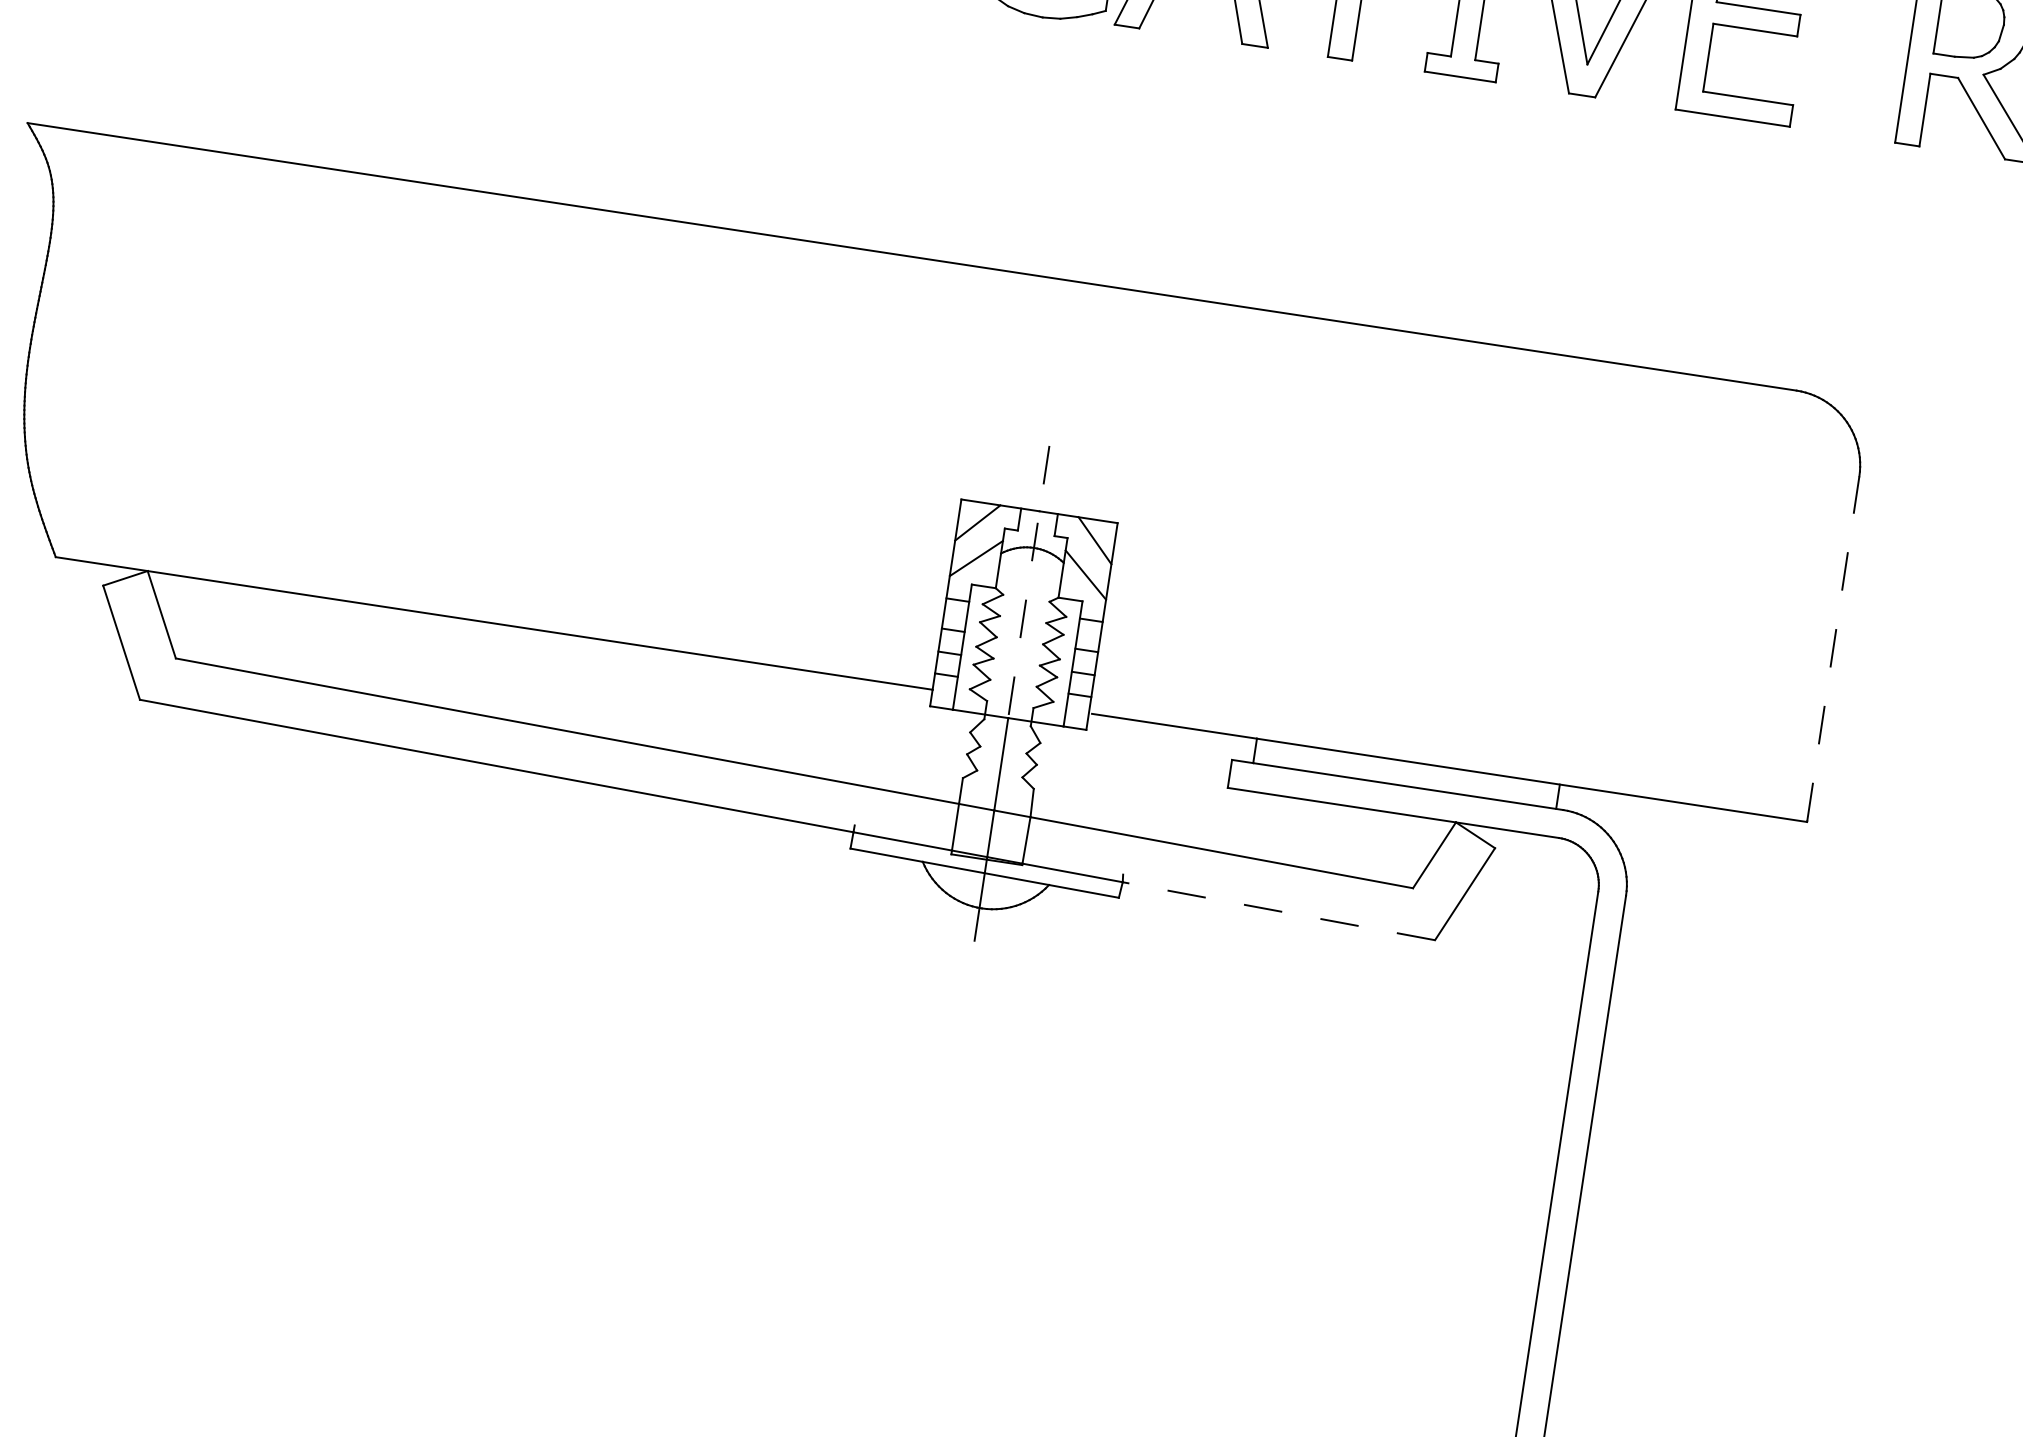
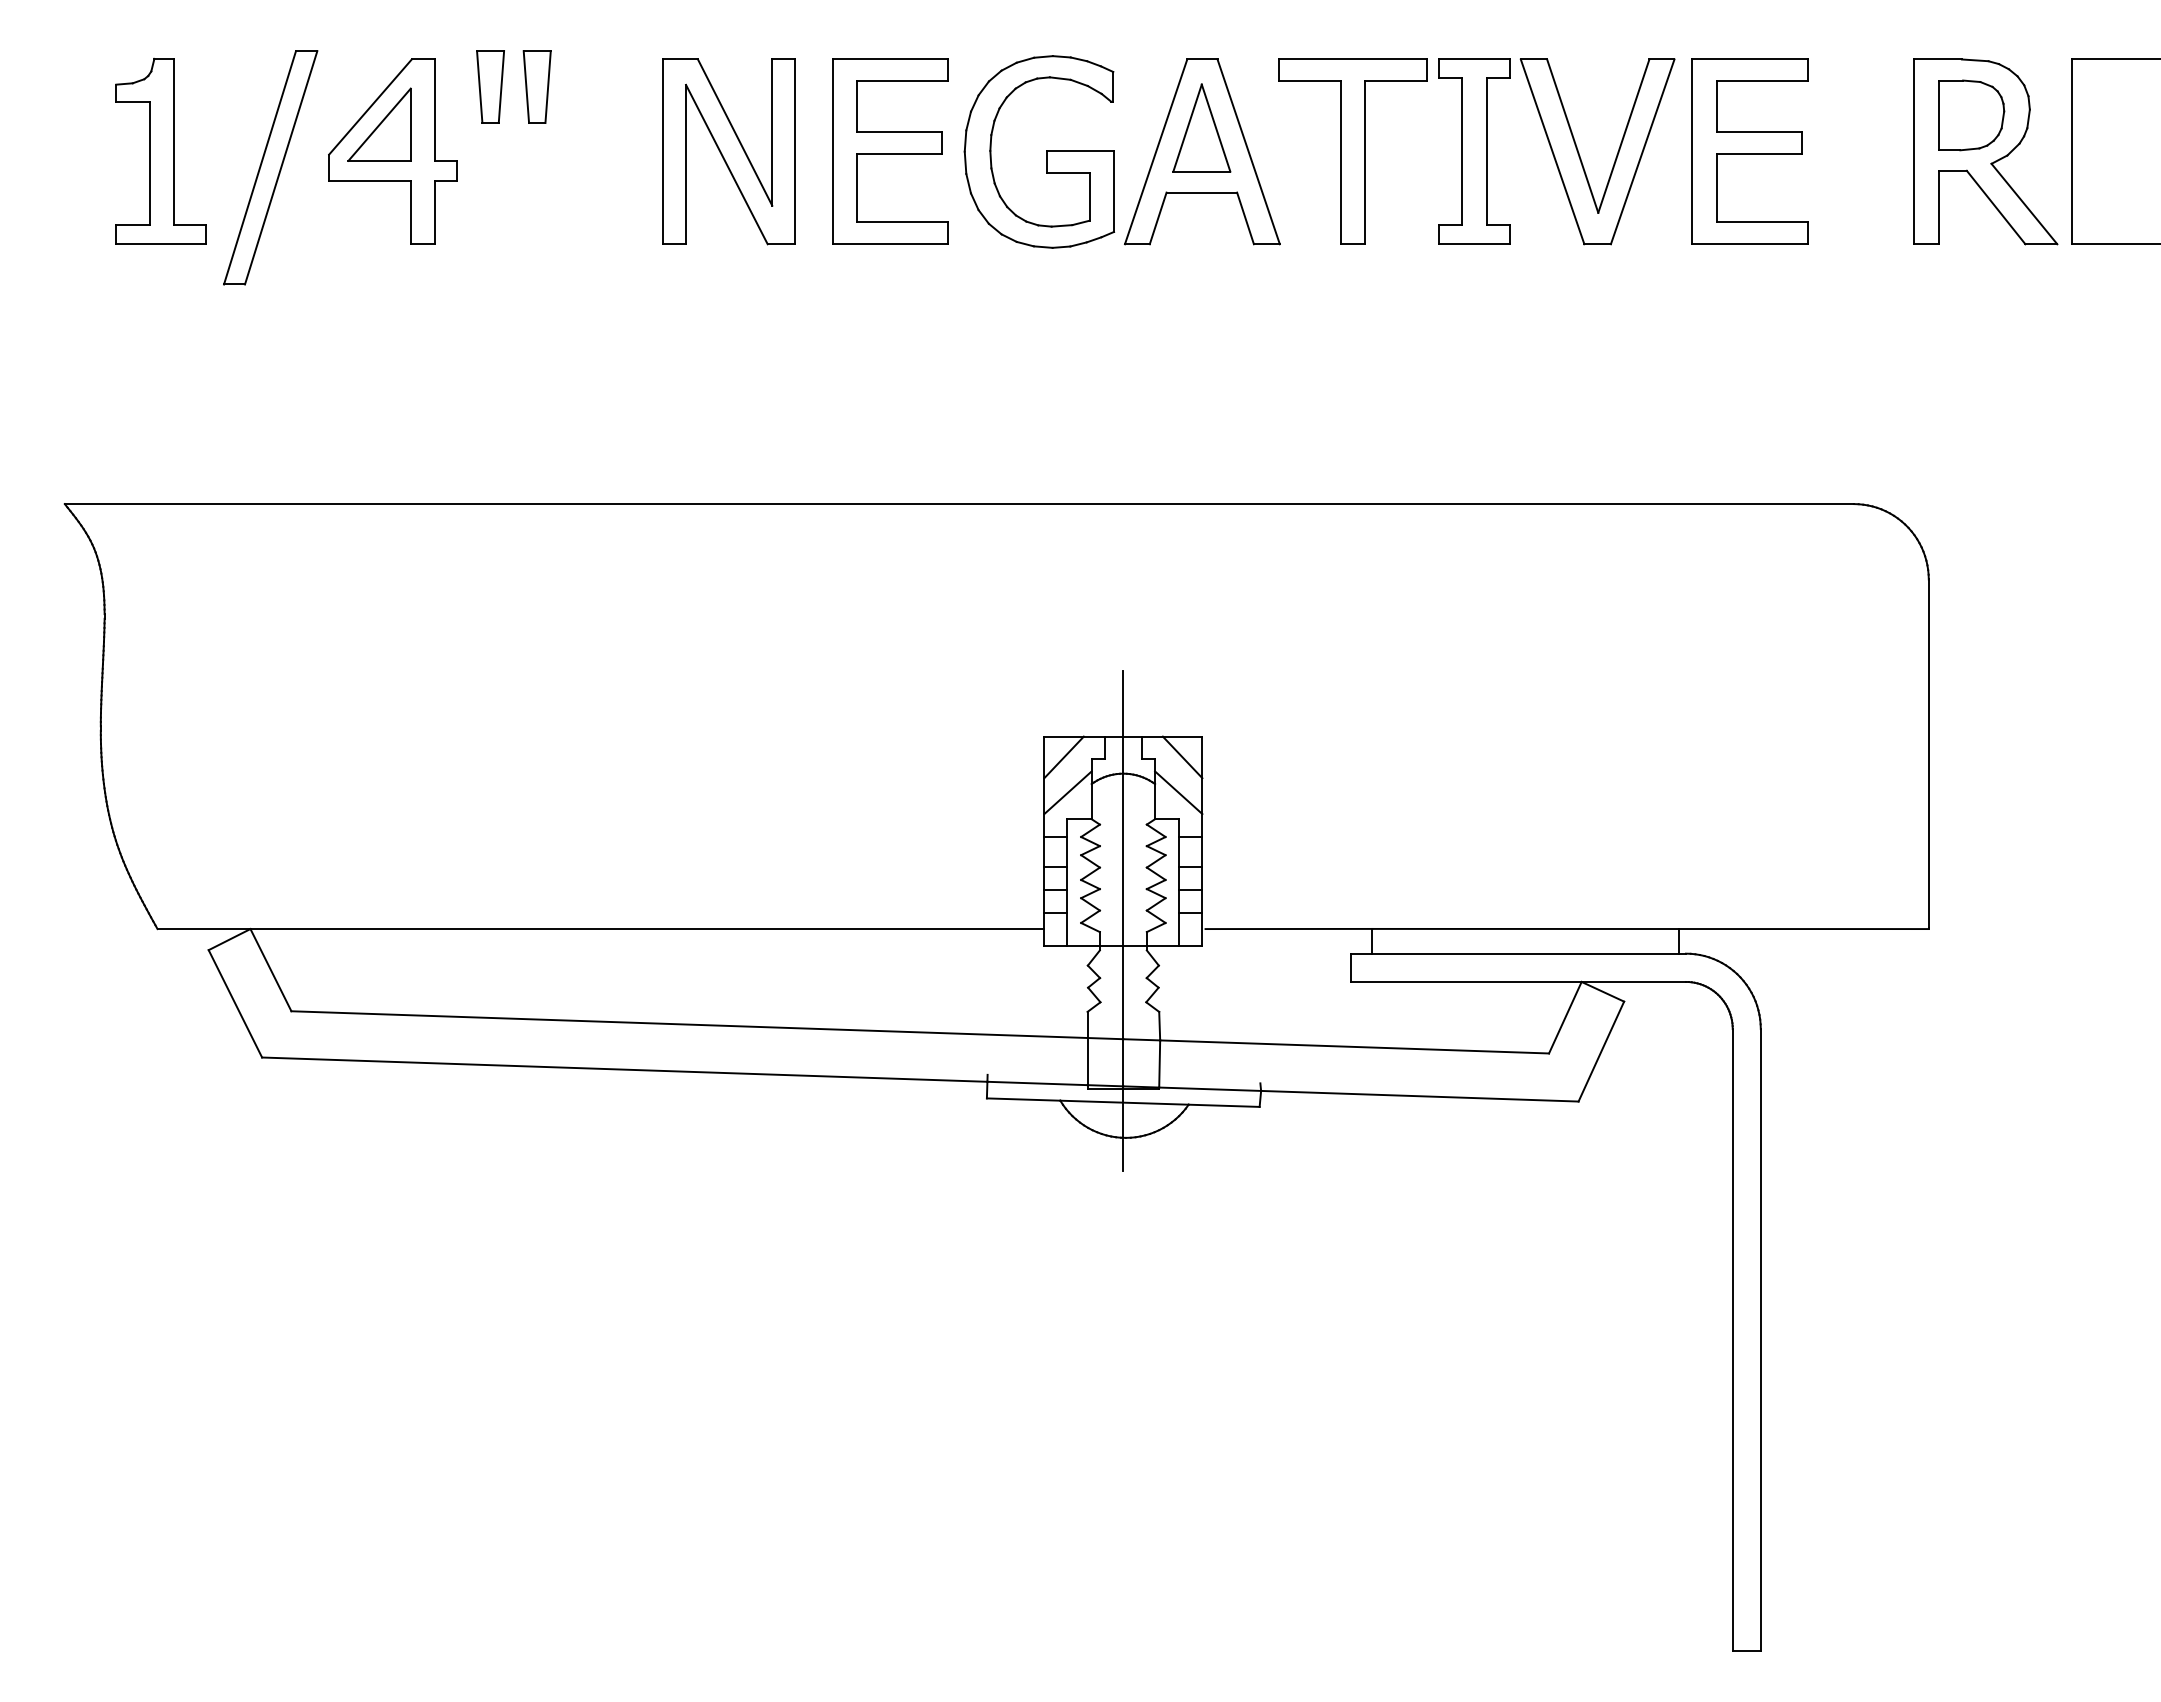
line: (1028, 582) -> (1123, 808), dashed -> solid
line: (1833, 648) -> (1928, 753), dashed -> solid
line: (1278, 911) -> (1419, 1096), dashed -> solid

